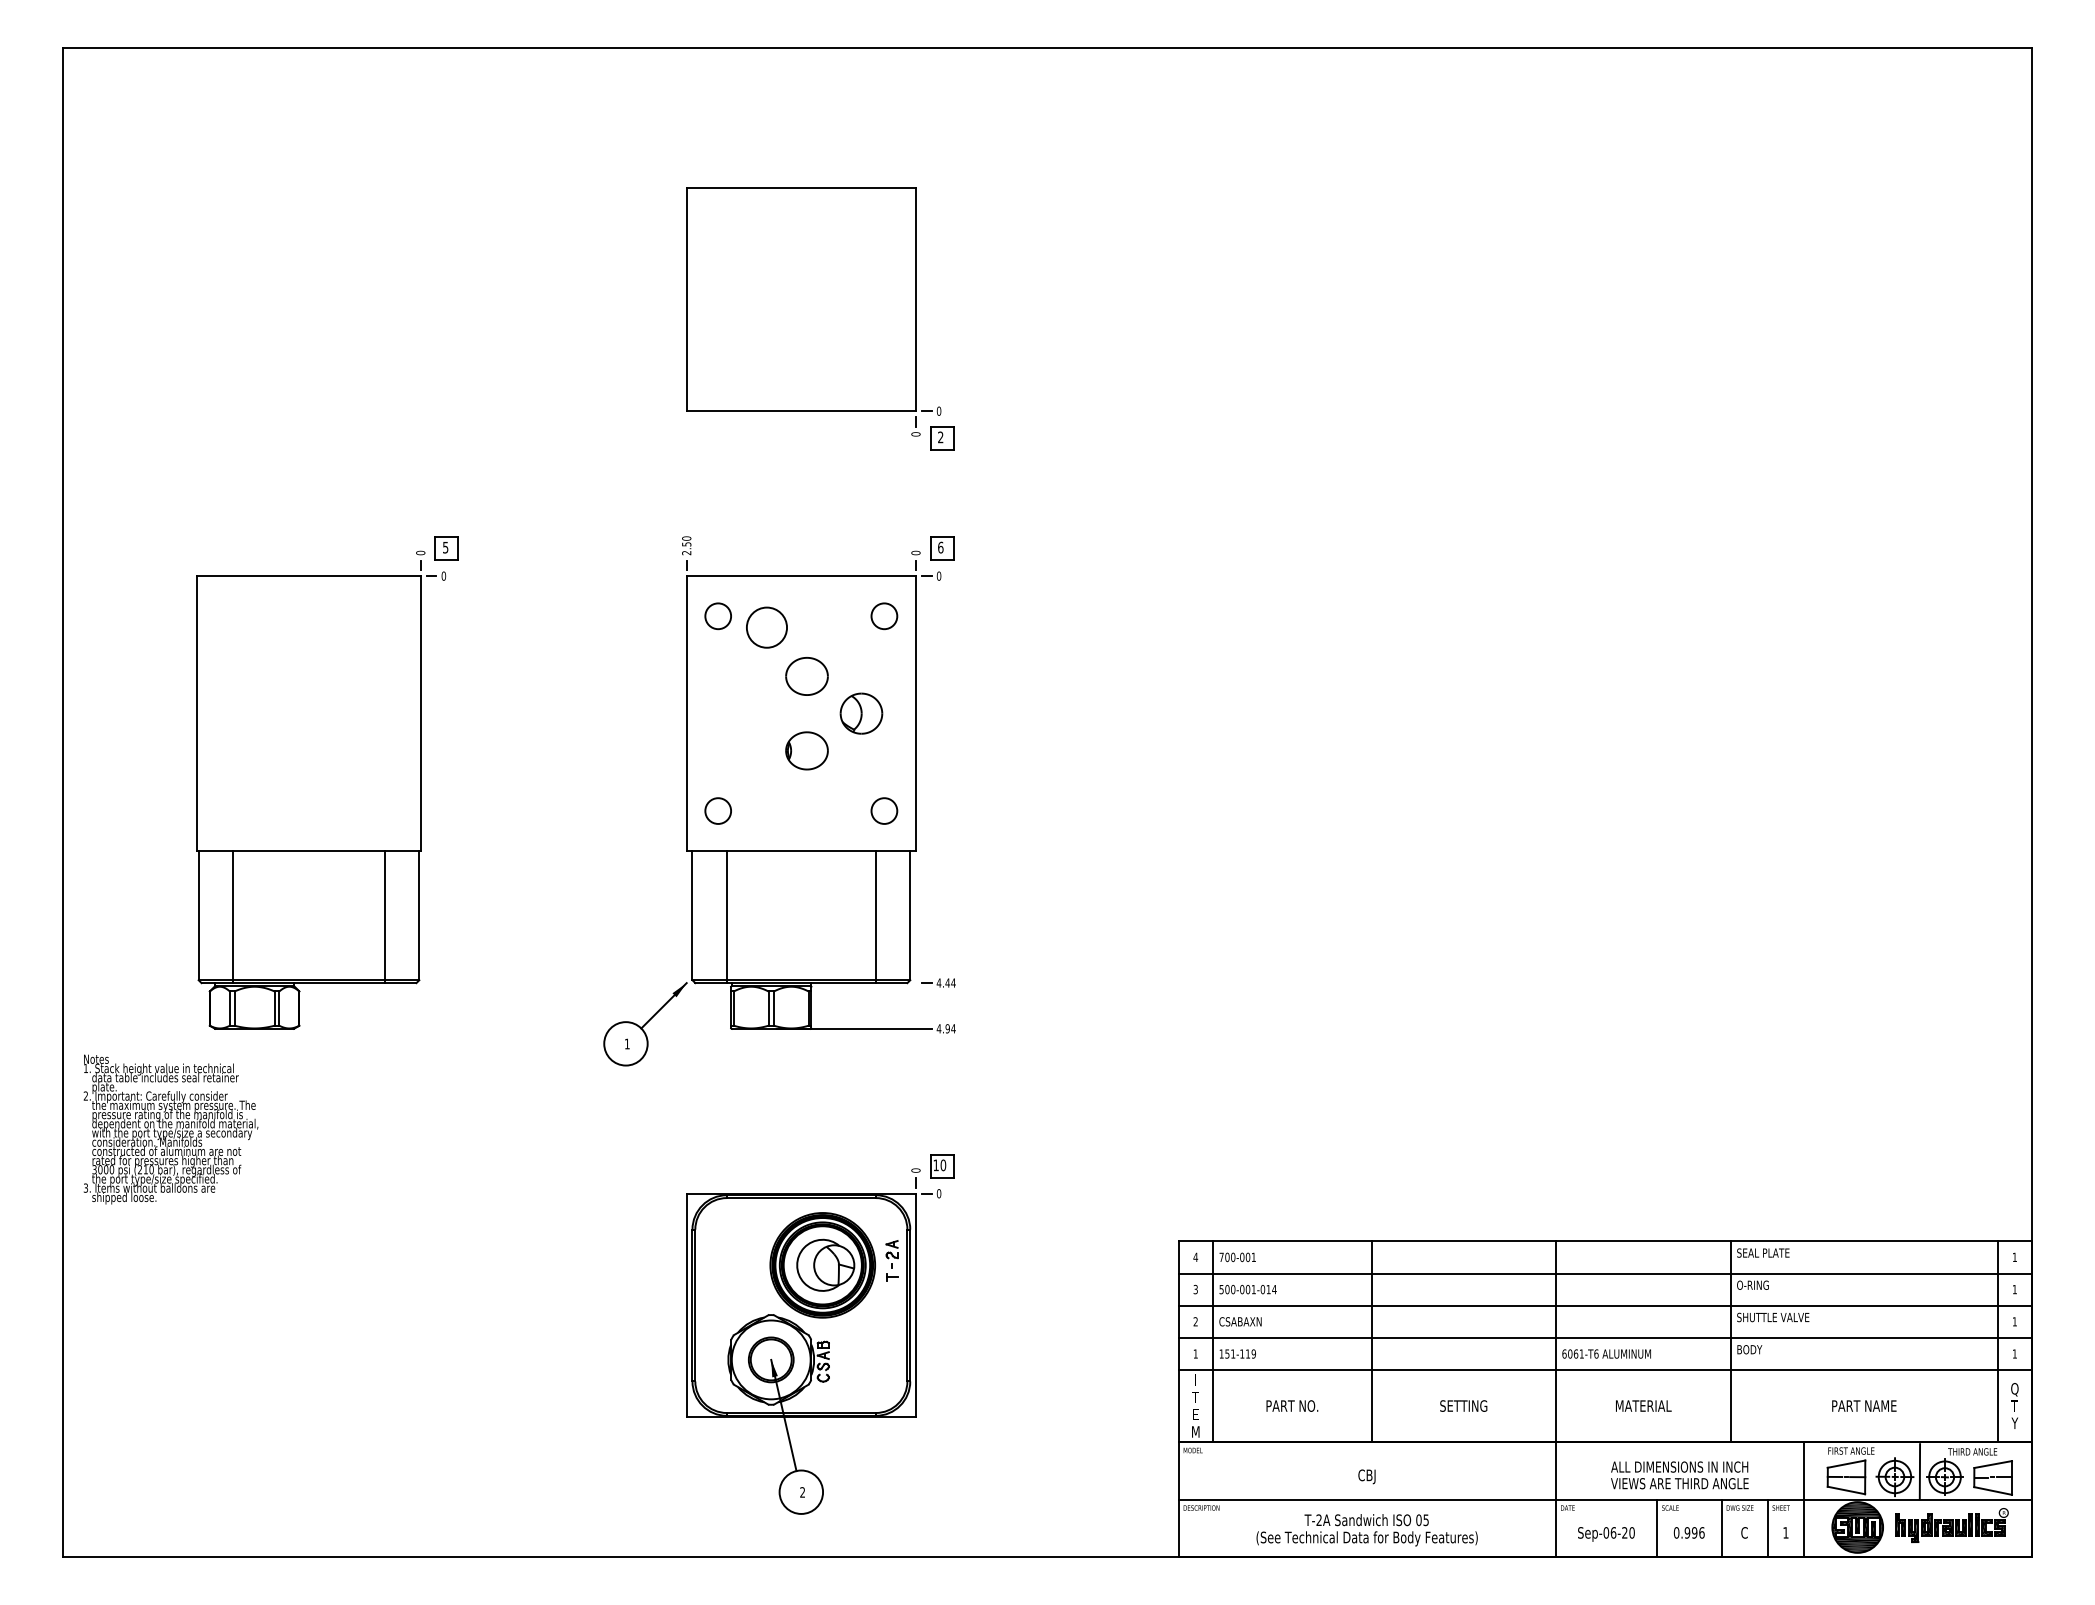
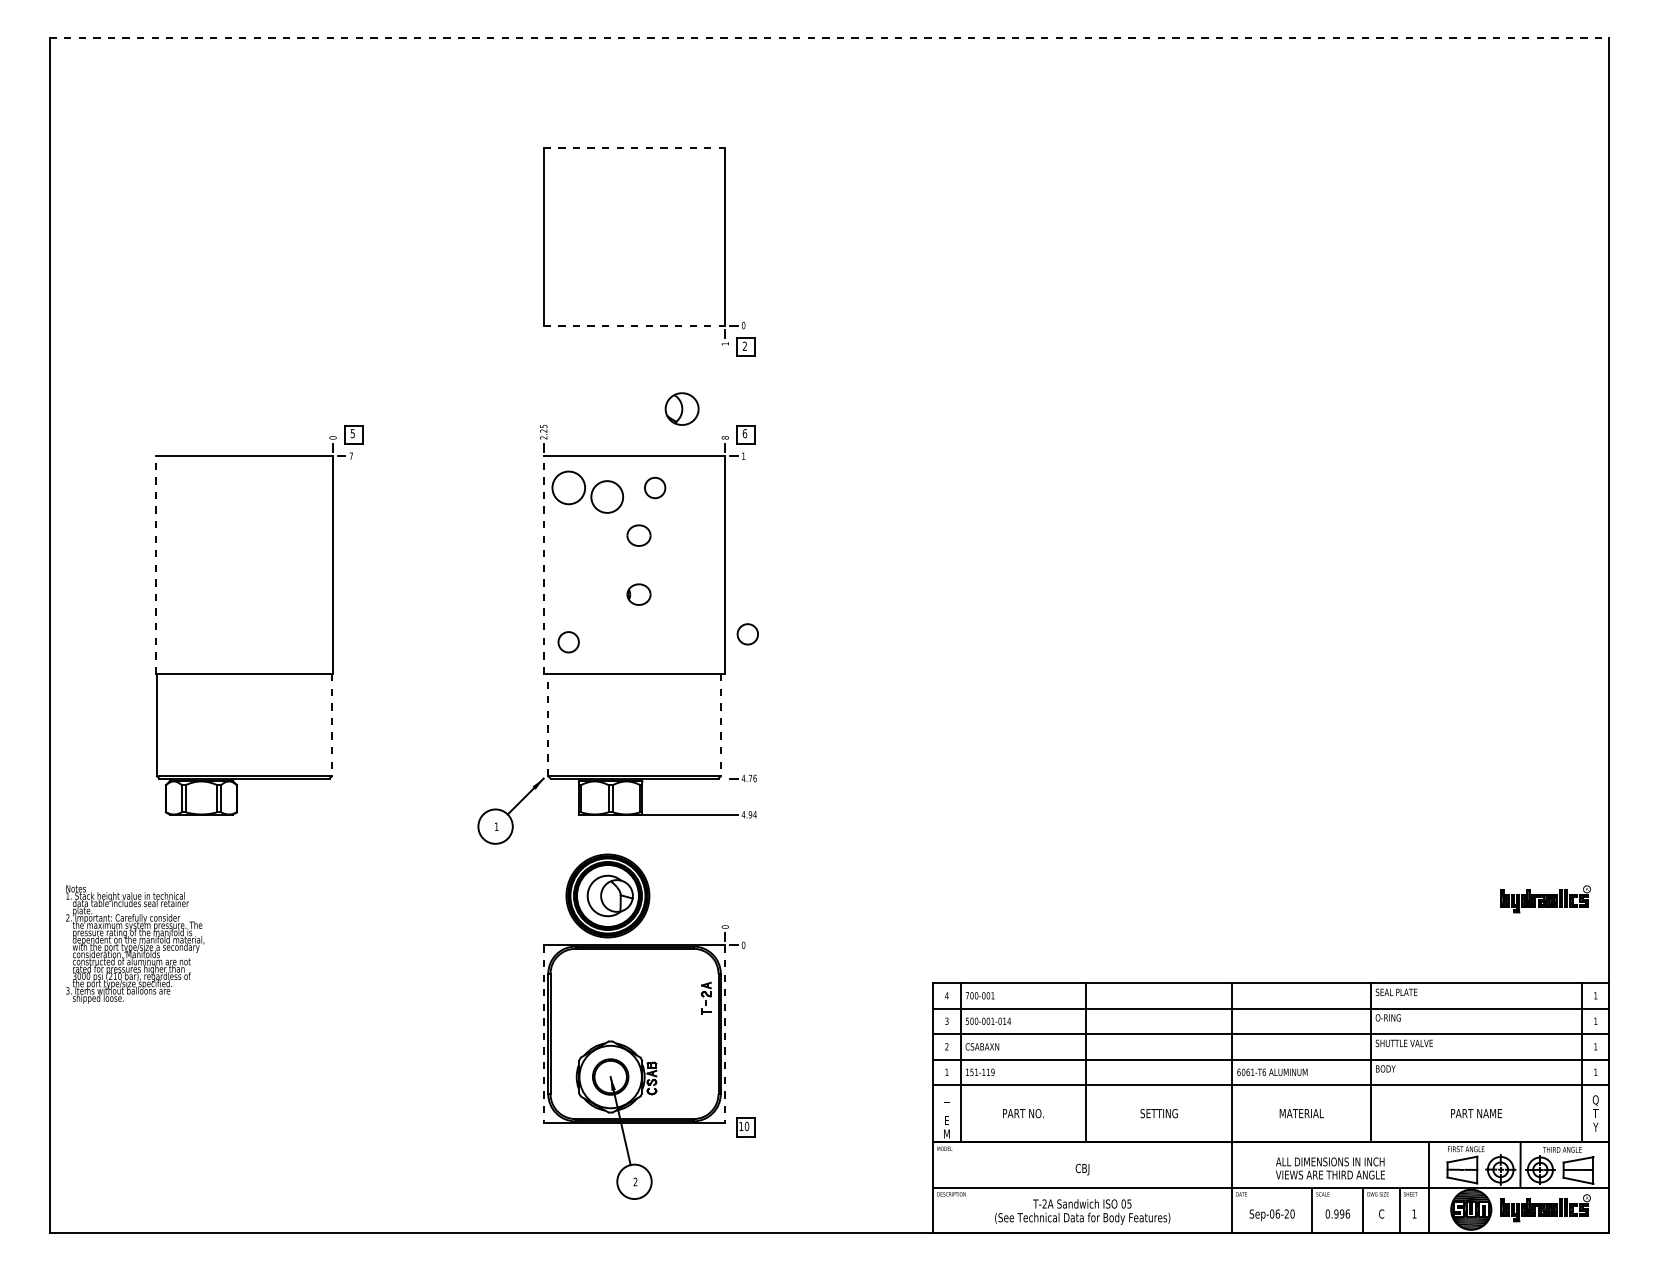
line: (1047, 47) -> (829, 37), solid -> dashed
line: (801, 187) -> (634, 148), solid -> dashed
line: (801, 411) -> (634, 325), solid -> dashed
text: (915, 434) -> (724, 344), 0 -> 1
text: (686, 541) -> (543, 428), 2.50 -> 2.25
text: (915, 552) -> (724, 437), 0 -> 8
text: (443, 575) -> (351, 455), 0 -> 7
text: (938, 575) -> (743, 455), 0 -> 1
circle: (717, 616) -> (568, 488), size x1.6
circle: (884, 616) -> (655, 488), moved
part: (806, 676) -> (638, 535), size x0.7
line: (197, 713) -> (156, 565), solid -> dashed
line: (686, 713) -> (543, 565), solid -> dashed
part: (861, 713) -> (682, 408), moved
part: (806, 750) -> (638, 594), size x0.7
circle: (884, 810) -> (747, 633), moved
line: (419, 915) -> (332, 725), solid -> dashed
line: (692, 915) -> (548, 725), solid -> dashed
line: (910, 915) -> (720, 725), solid -> dashed
line: (233, 917) -> (184, 726), removed
line: (384, 917) -> (304, 726), removed
line: (726, 917) -> (575, 726), removed
line: (875, 917) -> (693, 726), removed
text: (950, 982) -> (752, 778), 4.44 -> 4.76
text: (170, 1129) -> (134, 944), moved
part: (1951, 1135) -> (1545, 899), added
part: (942, 1166) -> (746, 1127), moved
part: (822, 1265) -> (607, 896), moved
line: (686, 1305) -> (543, 1033), solid -> dashed
line: (915, 1305) -> (724, 1033), solid -> dashed

